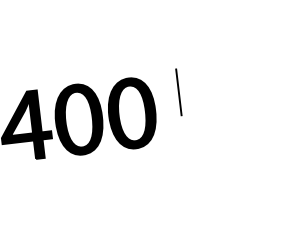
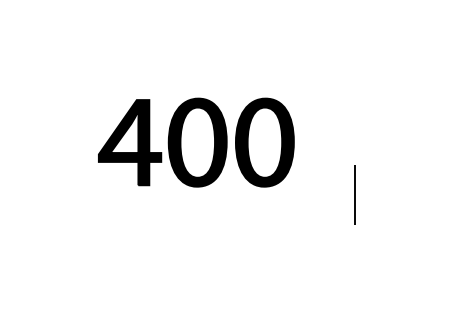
line: (178, 91) -> (354, 194), moved

